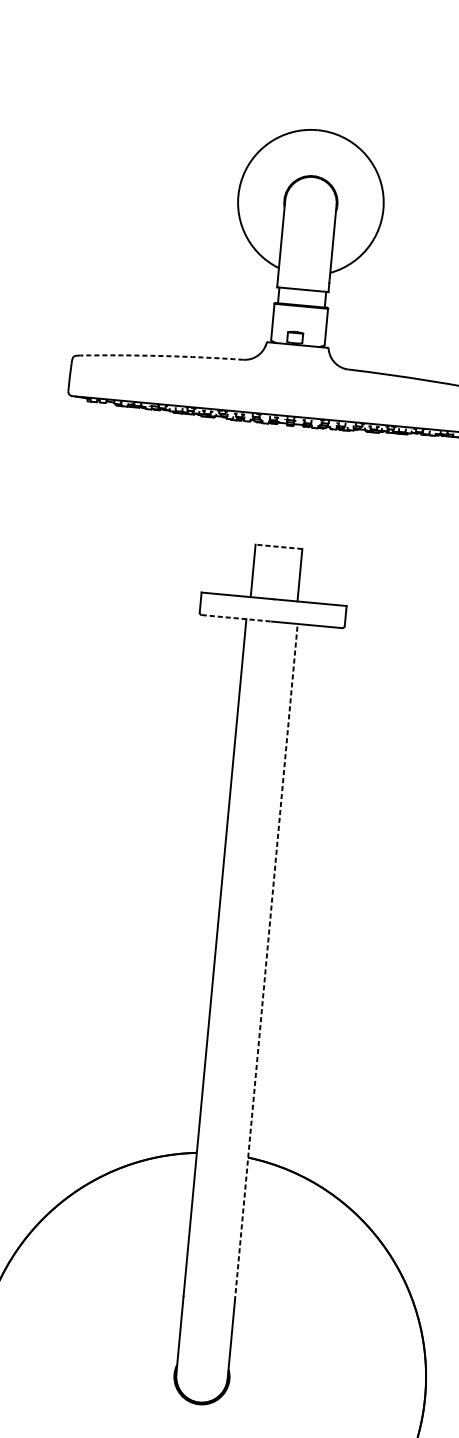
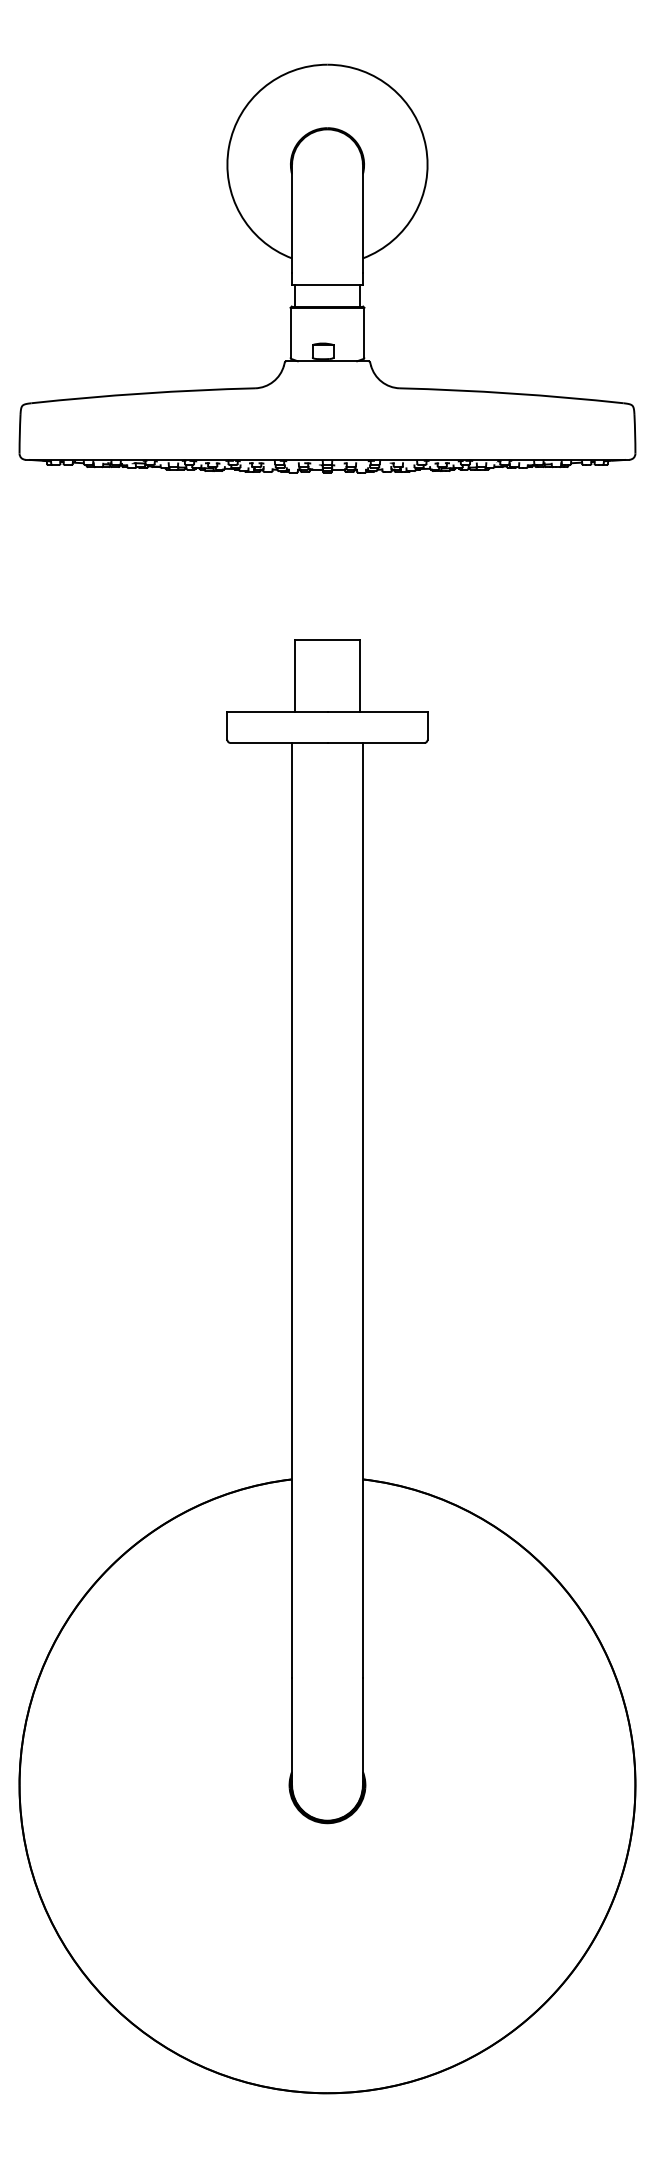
arc: (162, 356) -> (143, 393), dashed -> solid
line: (279, 546) -> (327, 639), dashed -> solid
line: (237, 618) -> (279, 742), dashed -> solid
line: (266, 962) -> (362, 1209), dashed -> solid

